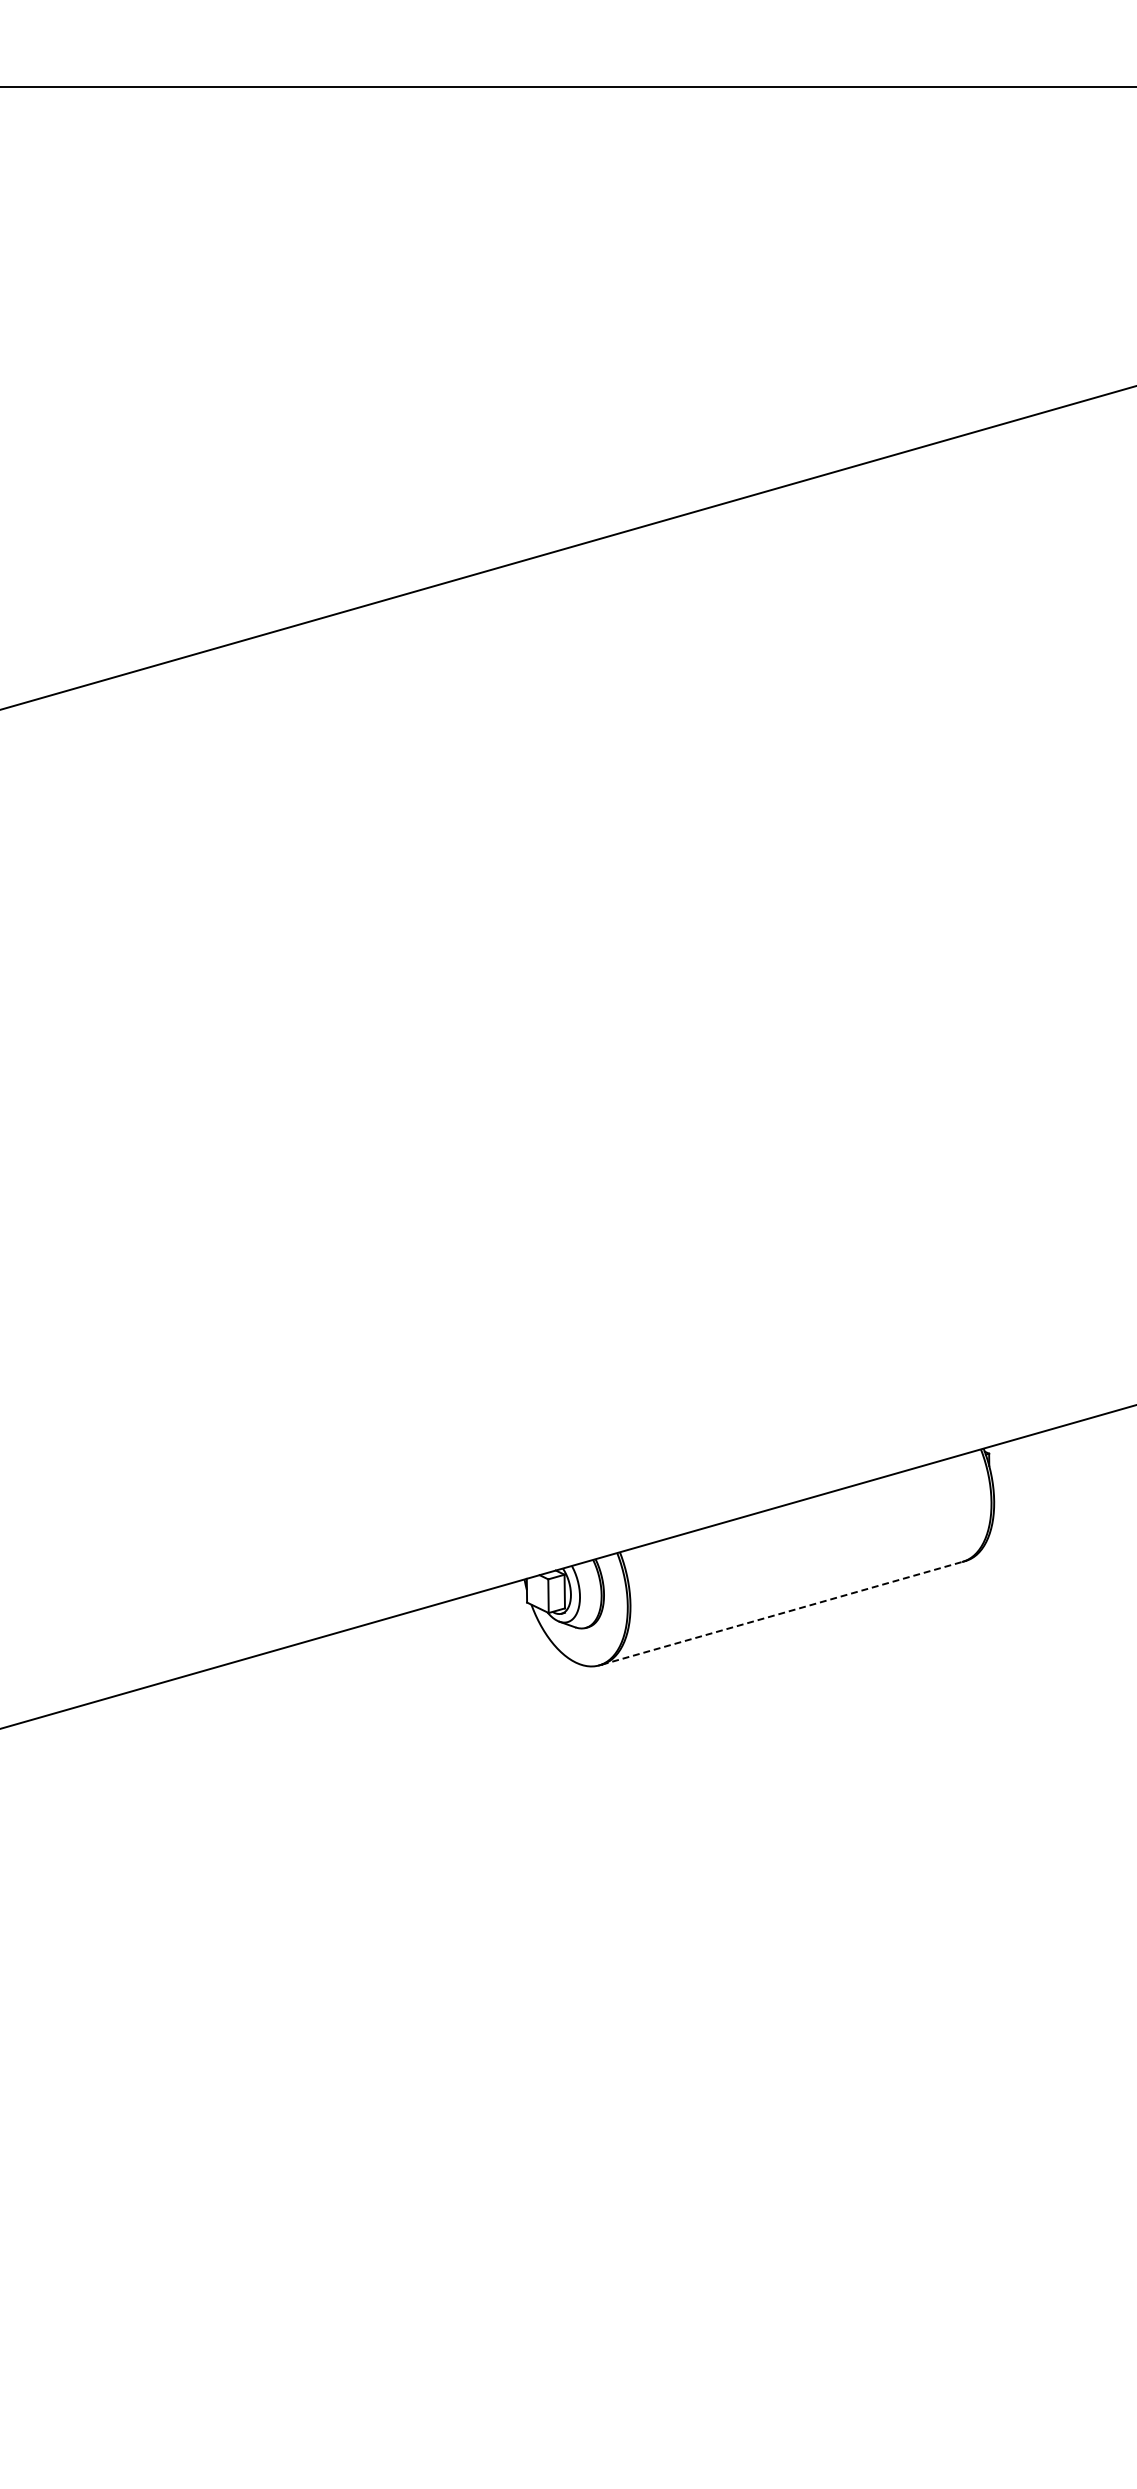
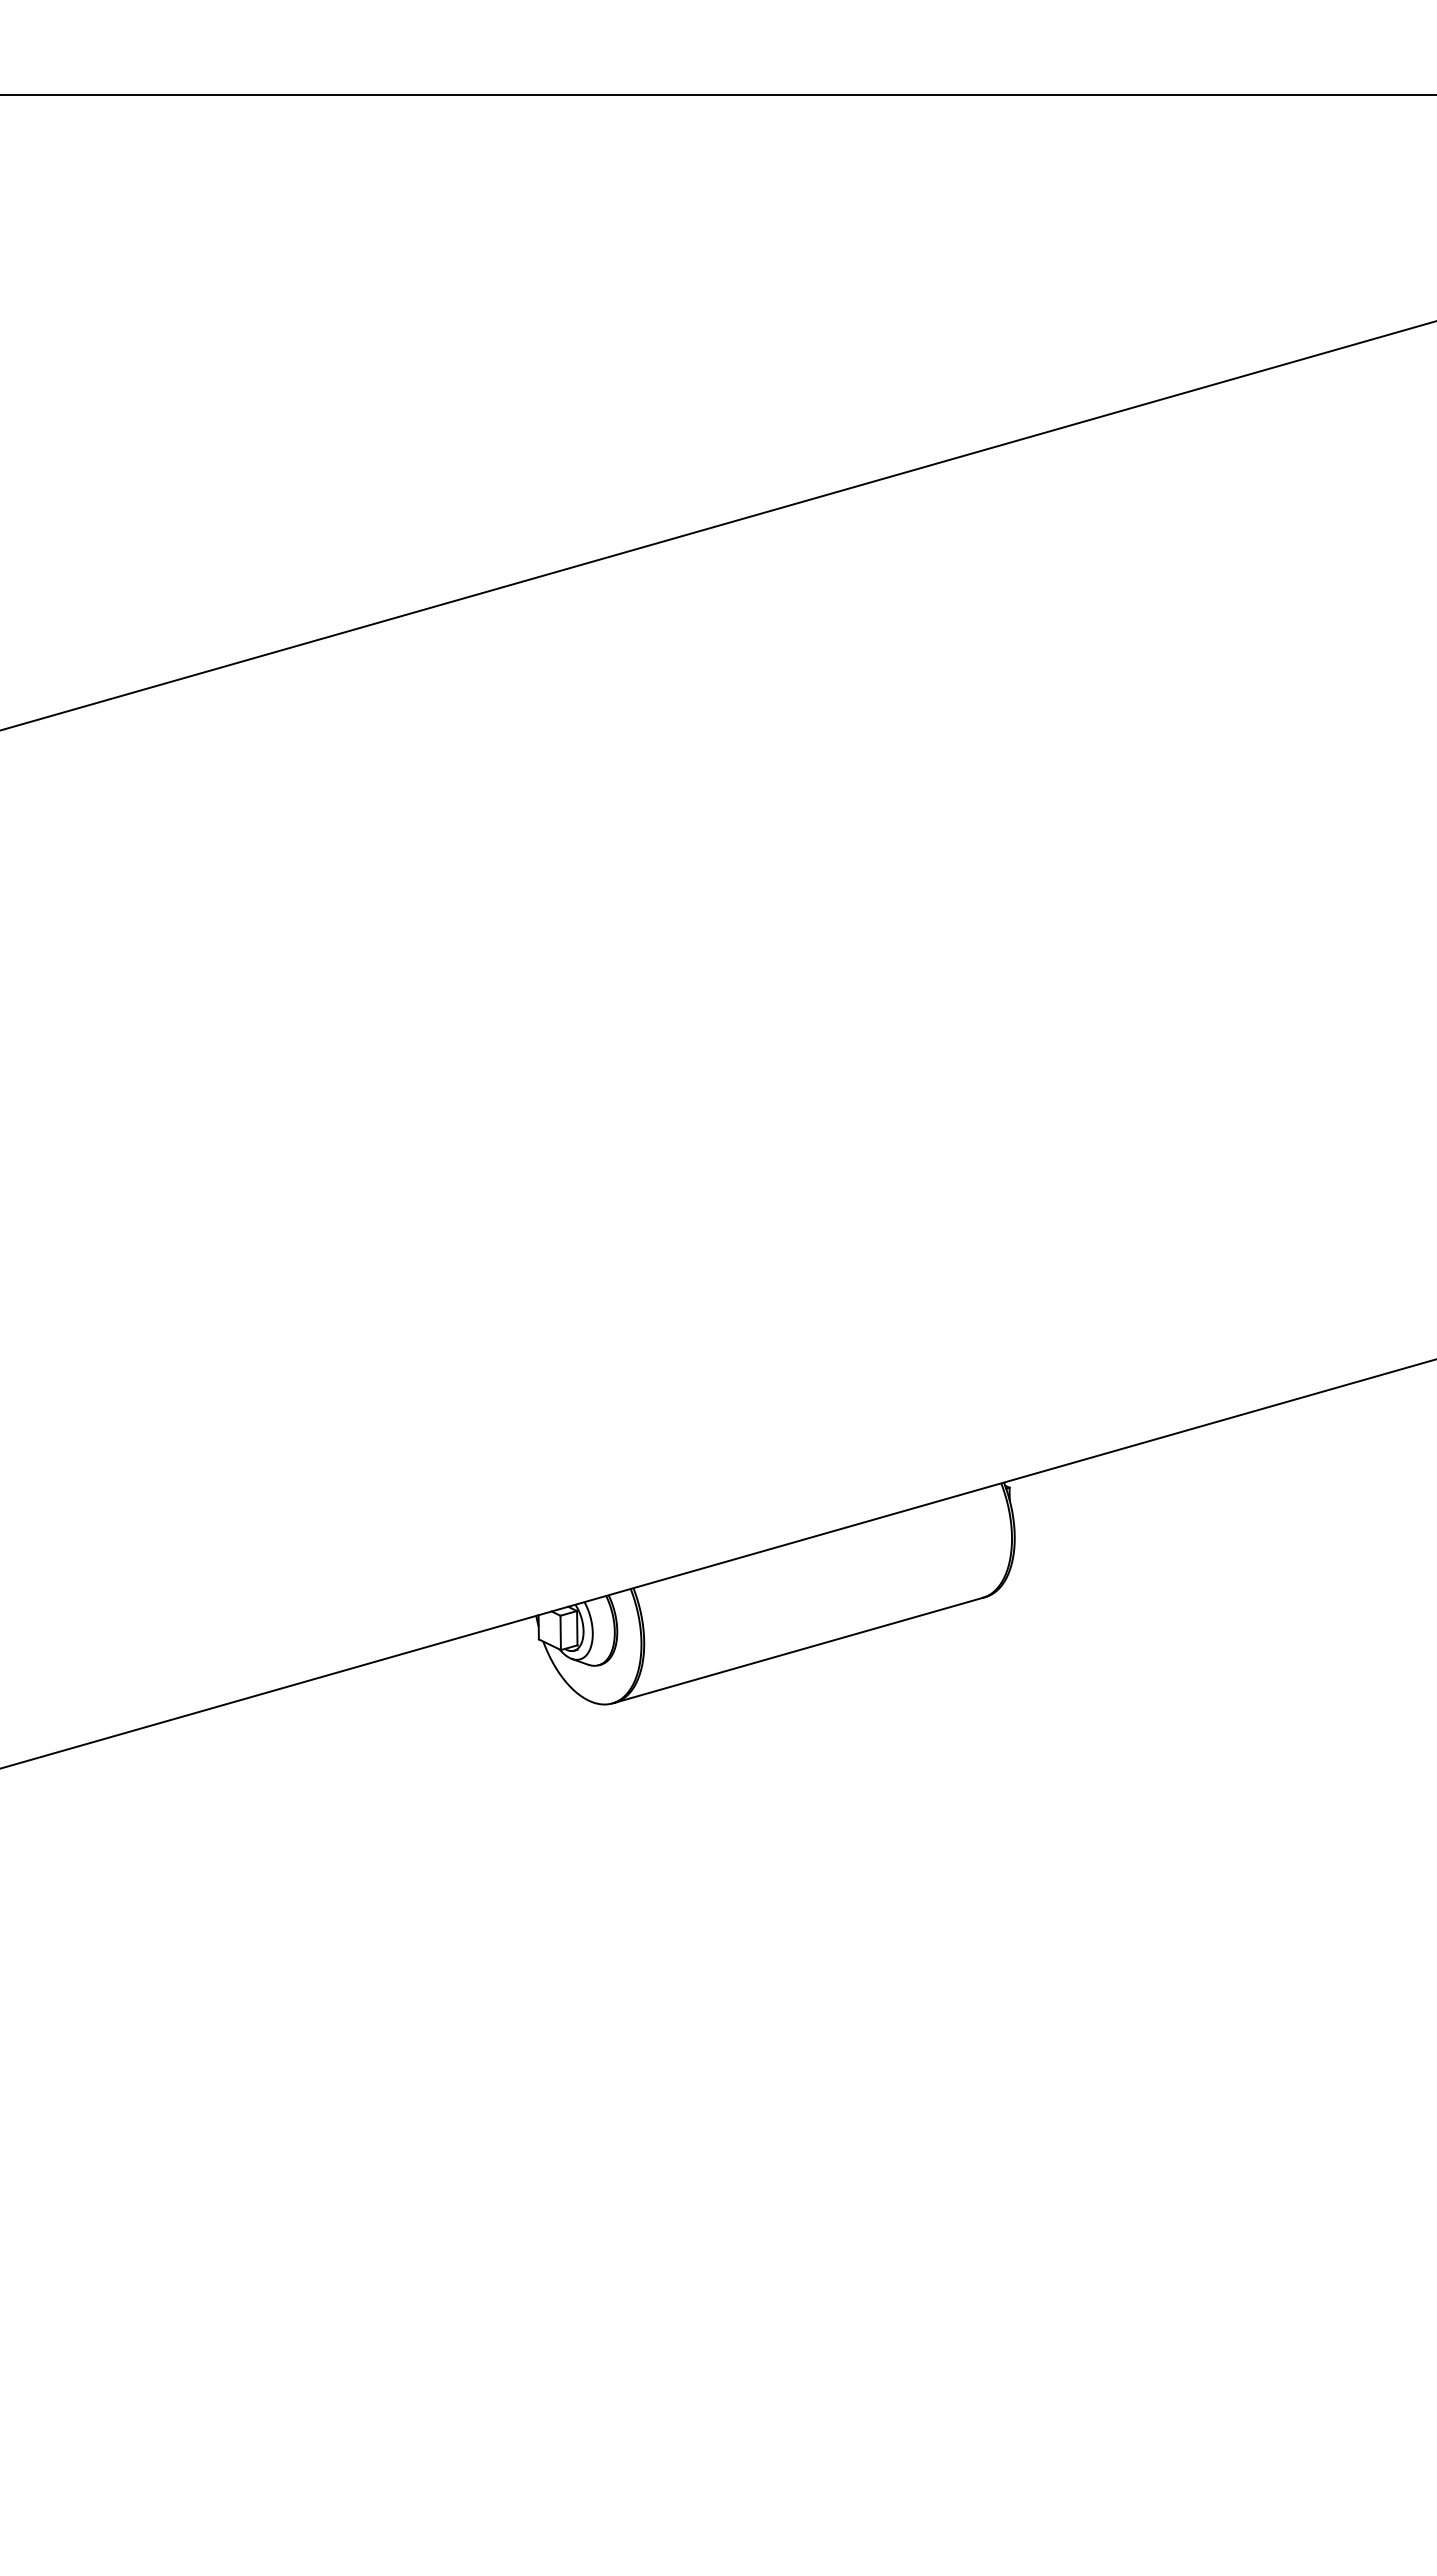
line: (782, 1613) -> (799, 1650), dashed -> solid

